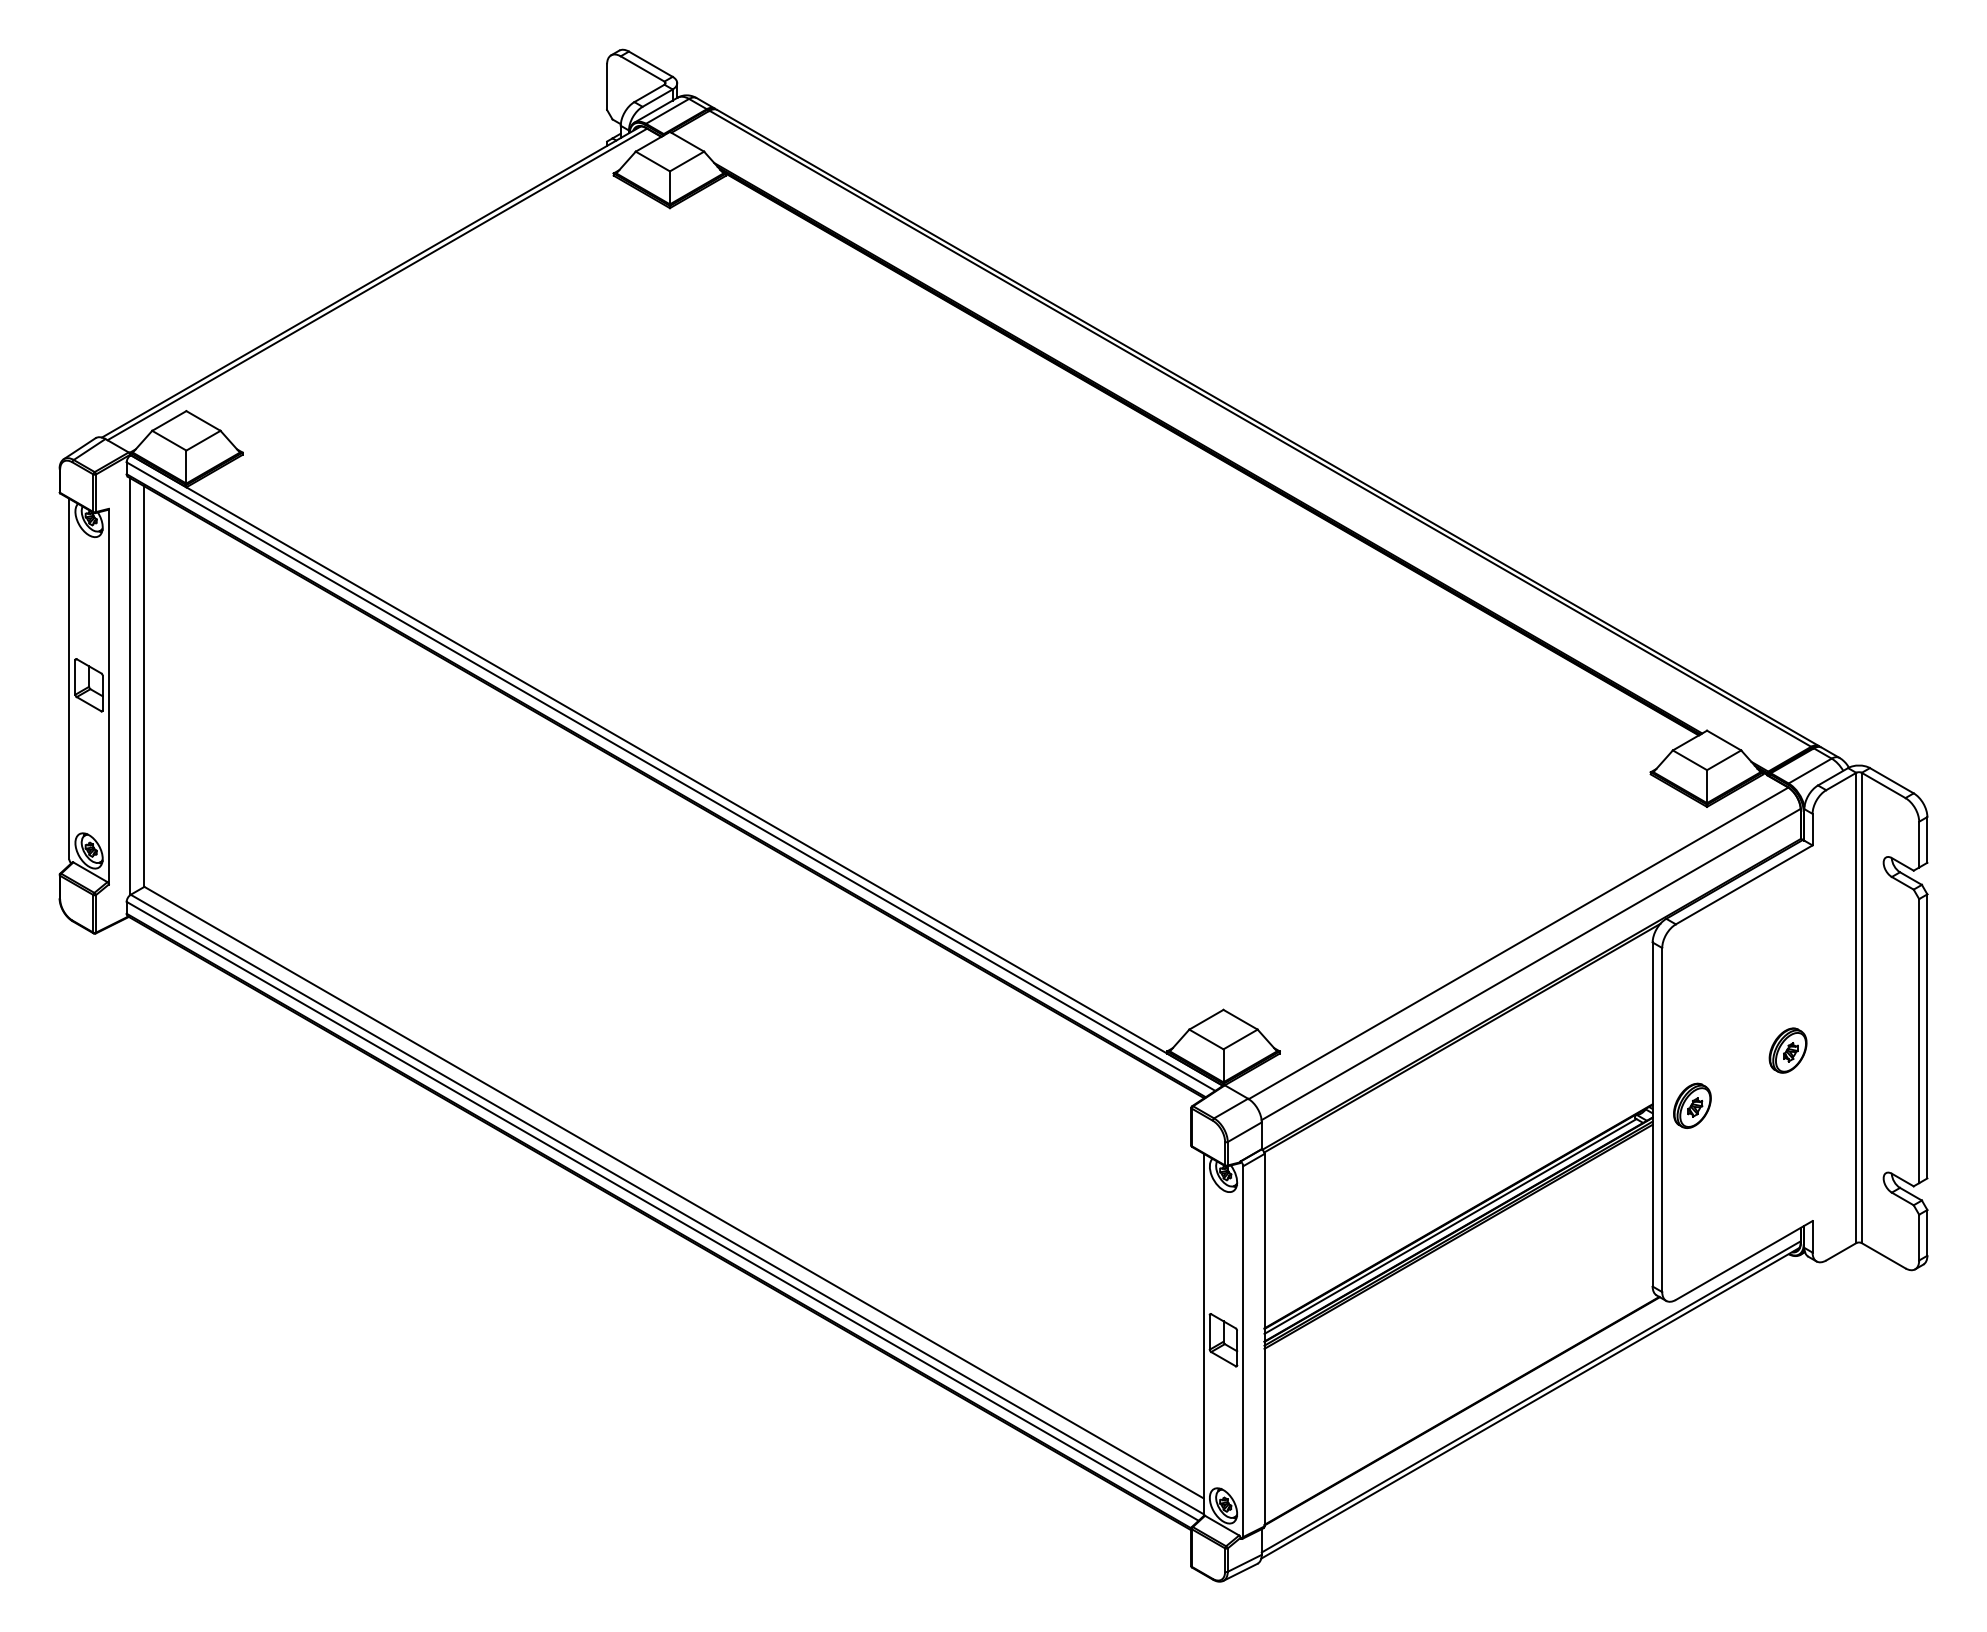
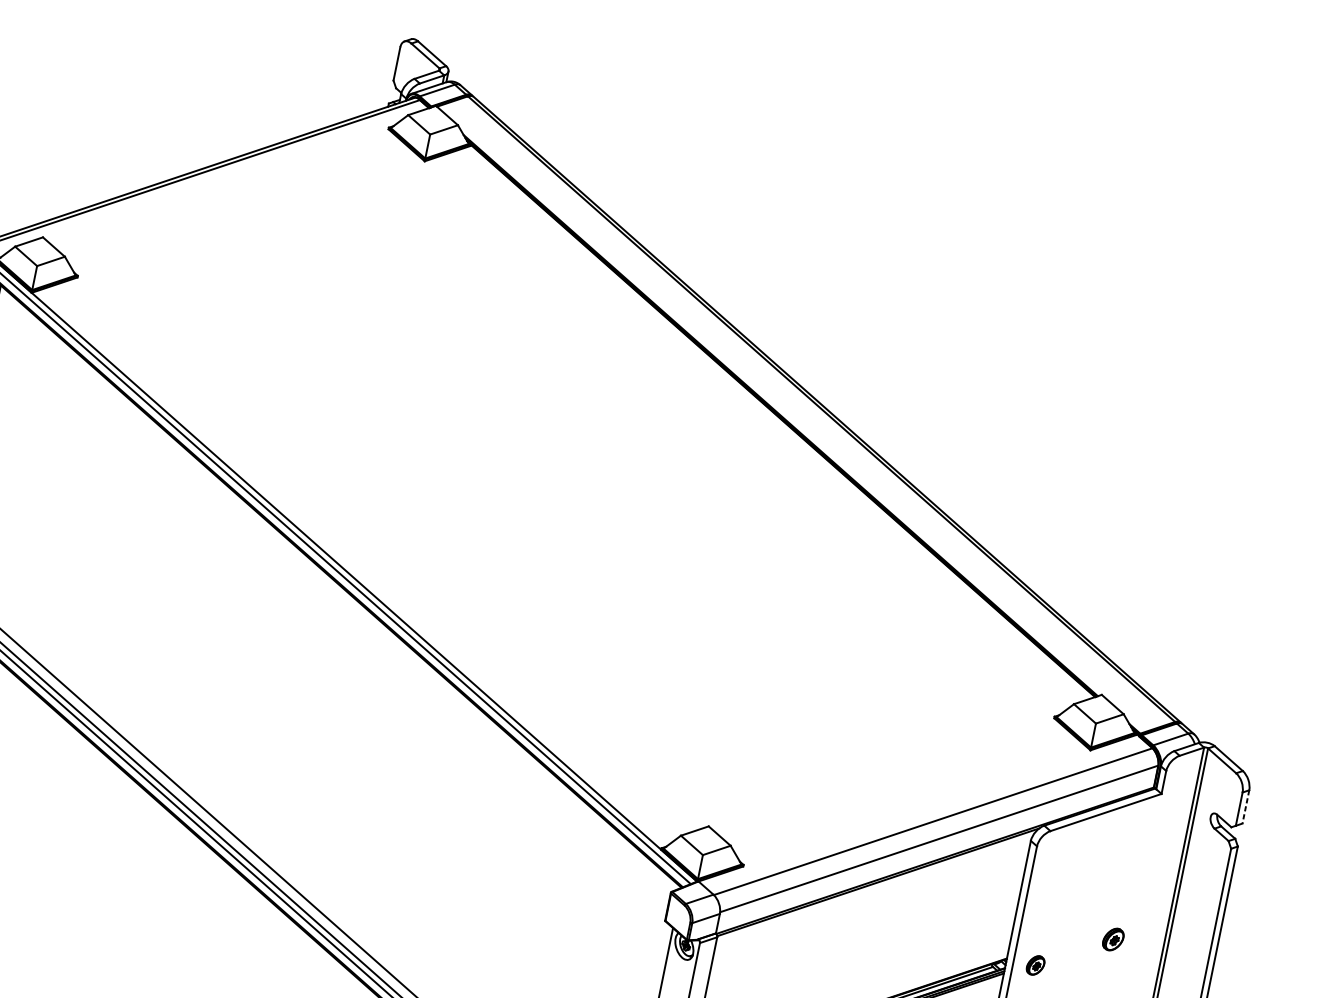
line: (1927, 839) -> (1246, 806), solid -> dashed
part: (1787, 1050) -> (1112, 939), size x0.7
part: (1692, 1105) -> (1035, 965), size x0.6

